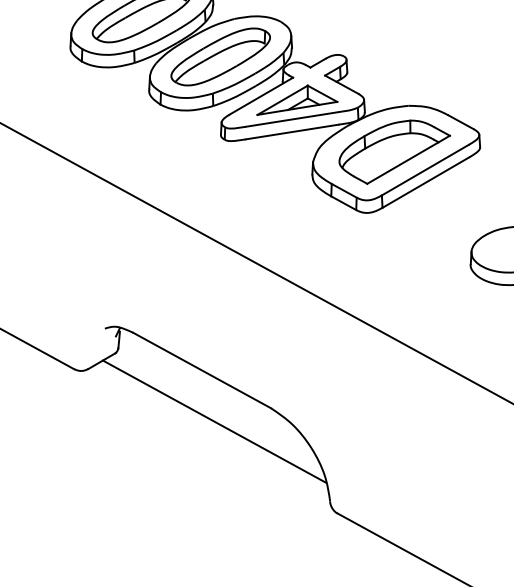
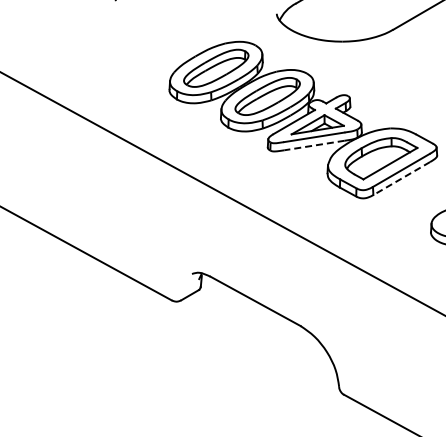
line: (292, 131) -> (314, 145), solid -> dashed
line: (425, 182) -> (401, 178), solid -> dashed
line: (214, 421) -> (263, 334), removed

